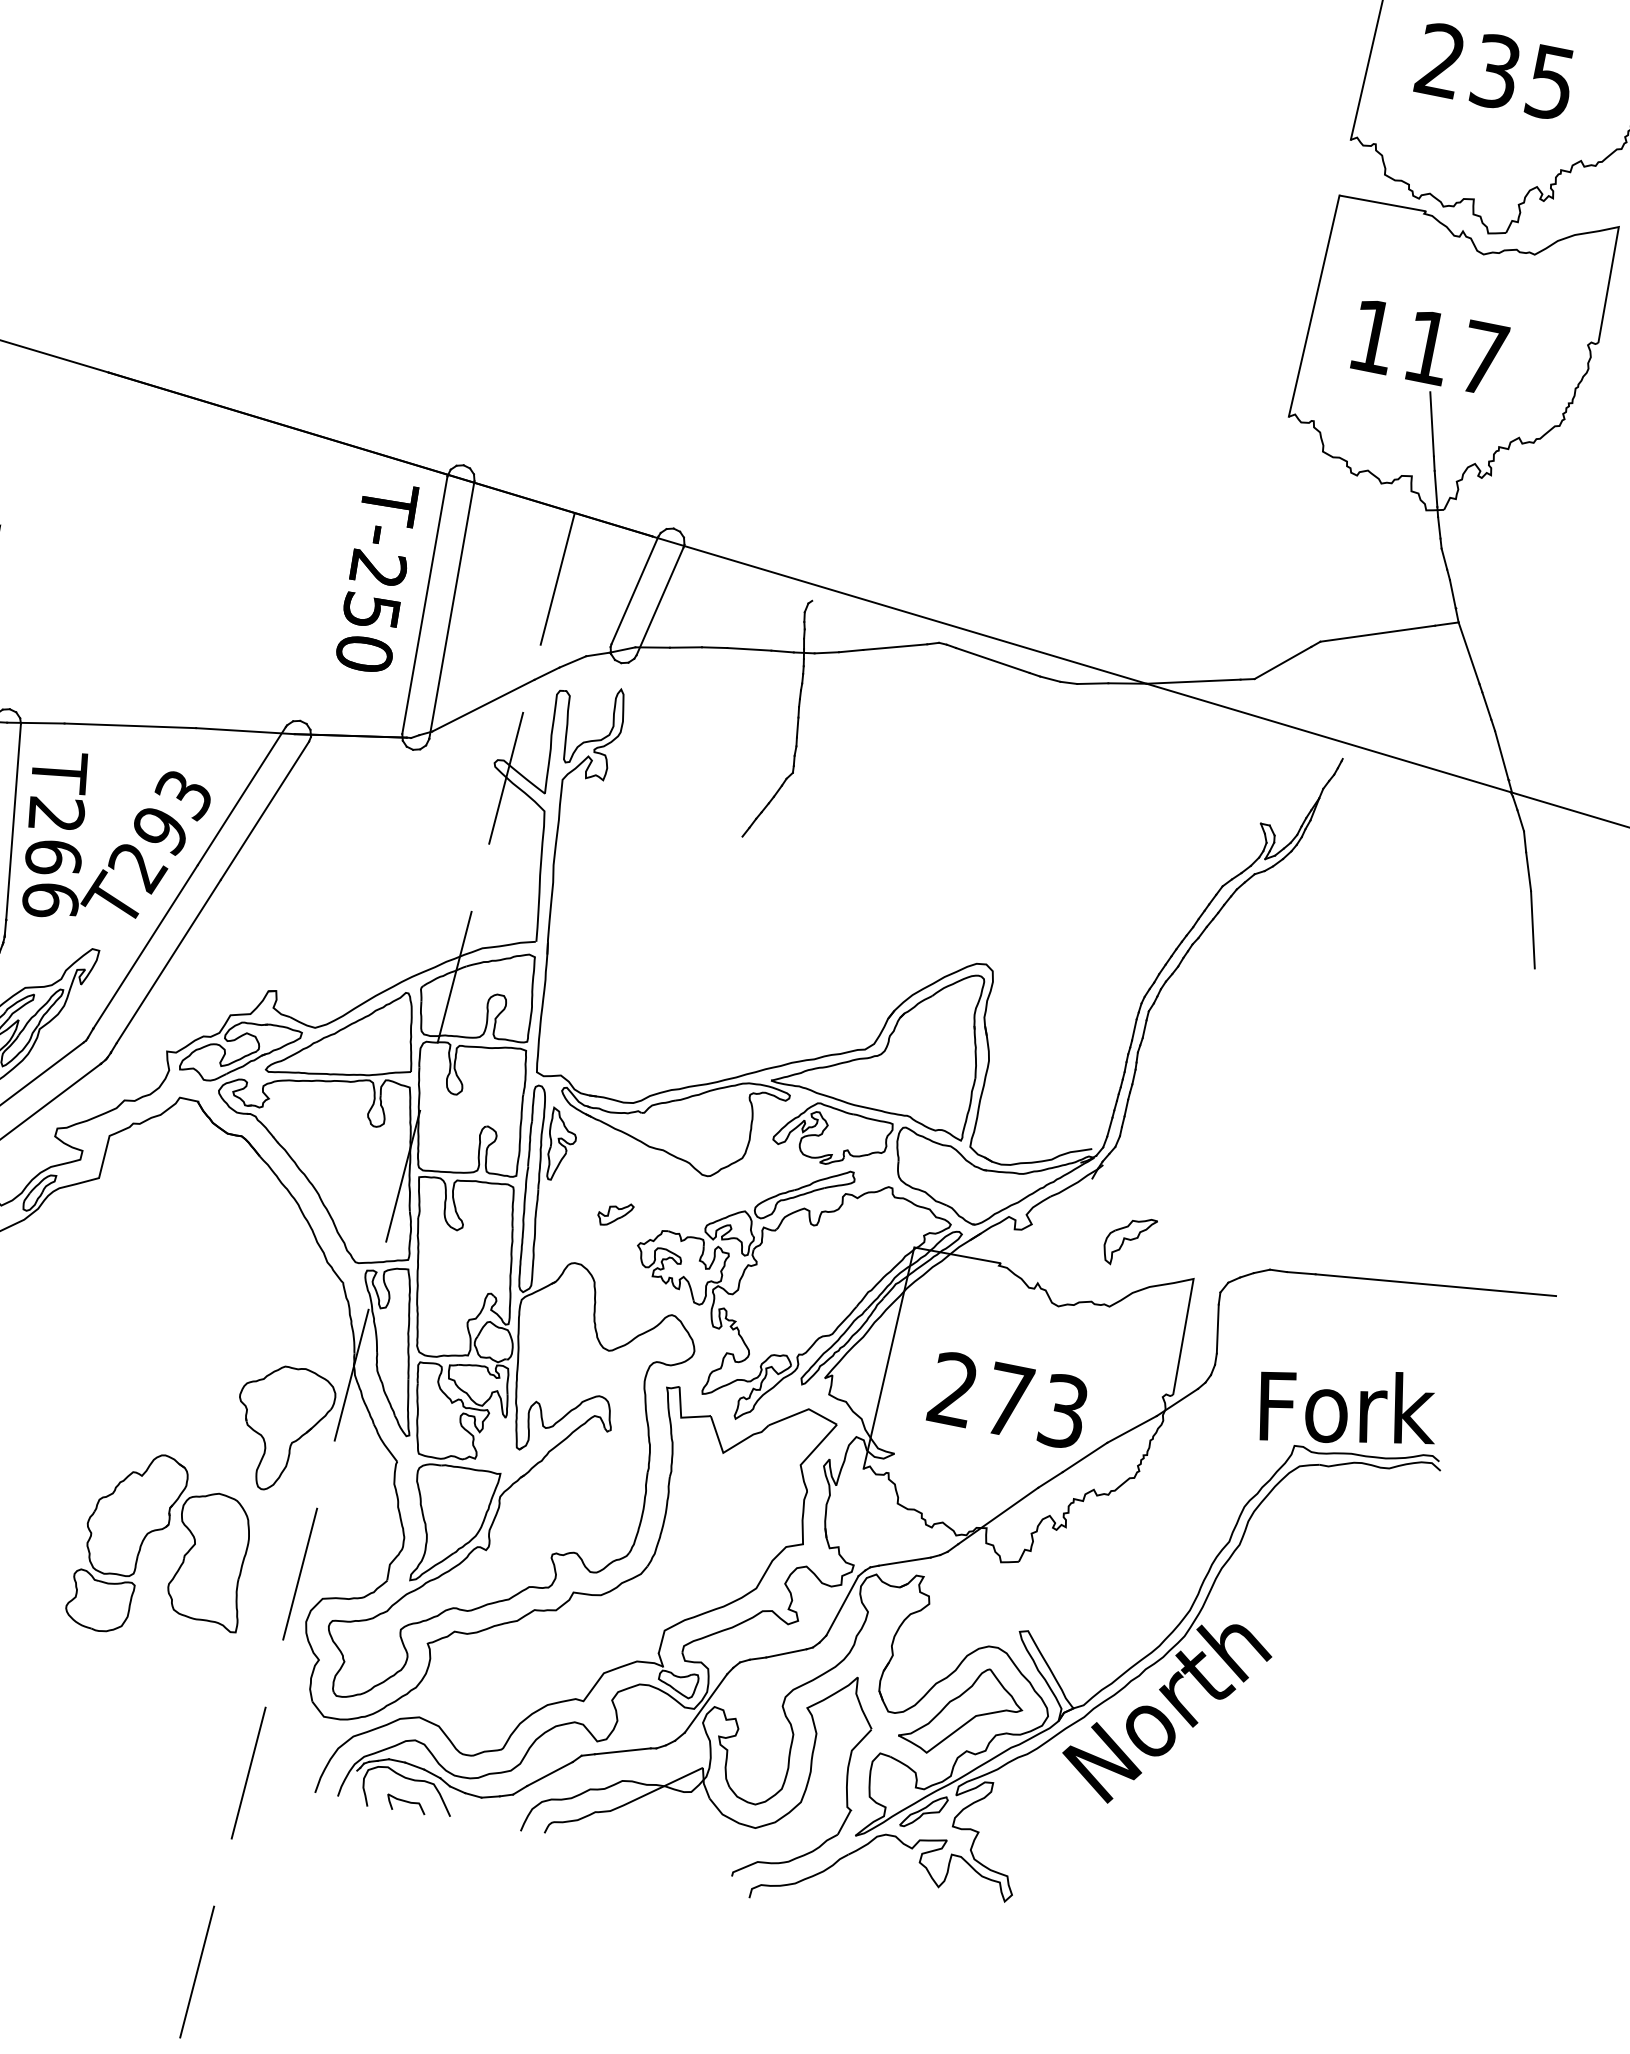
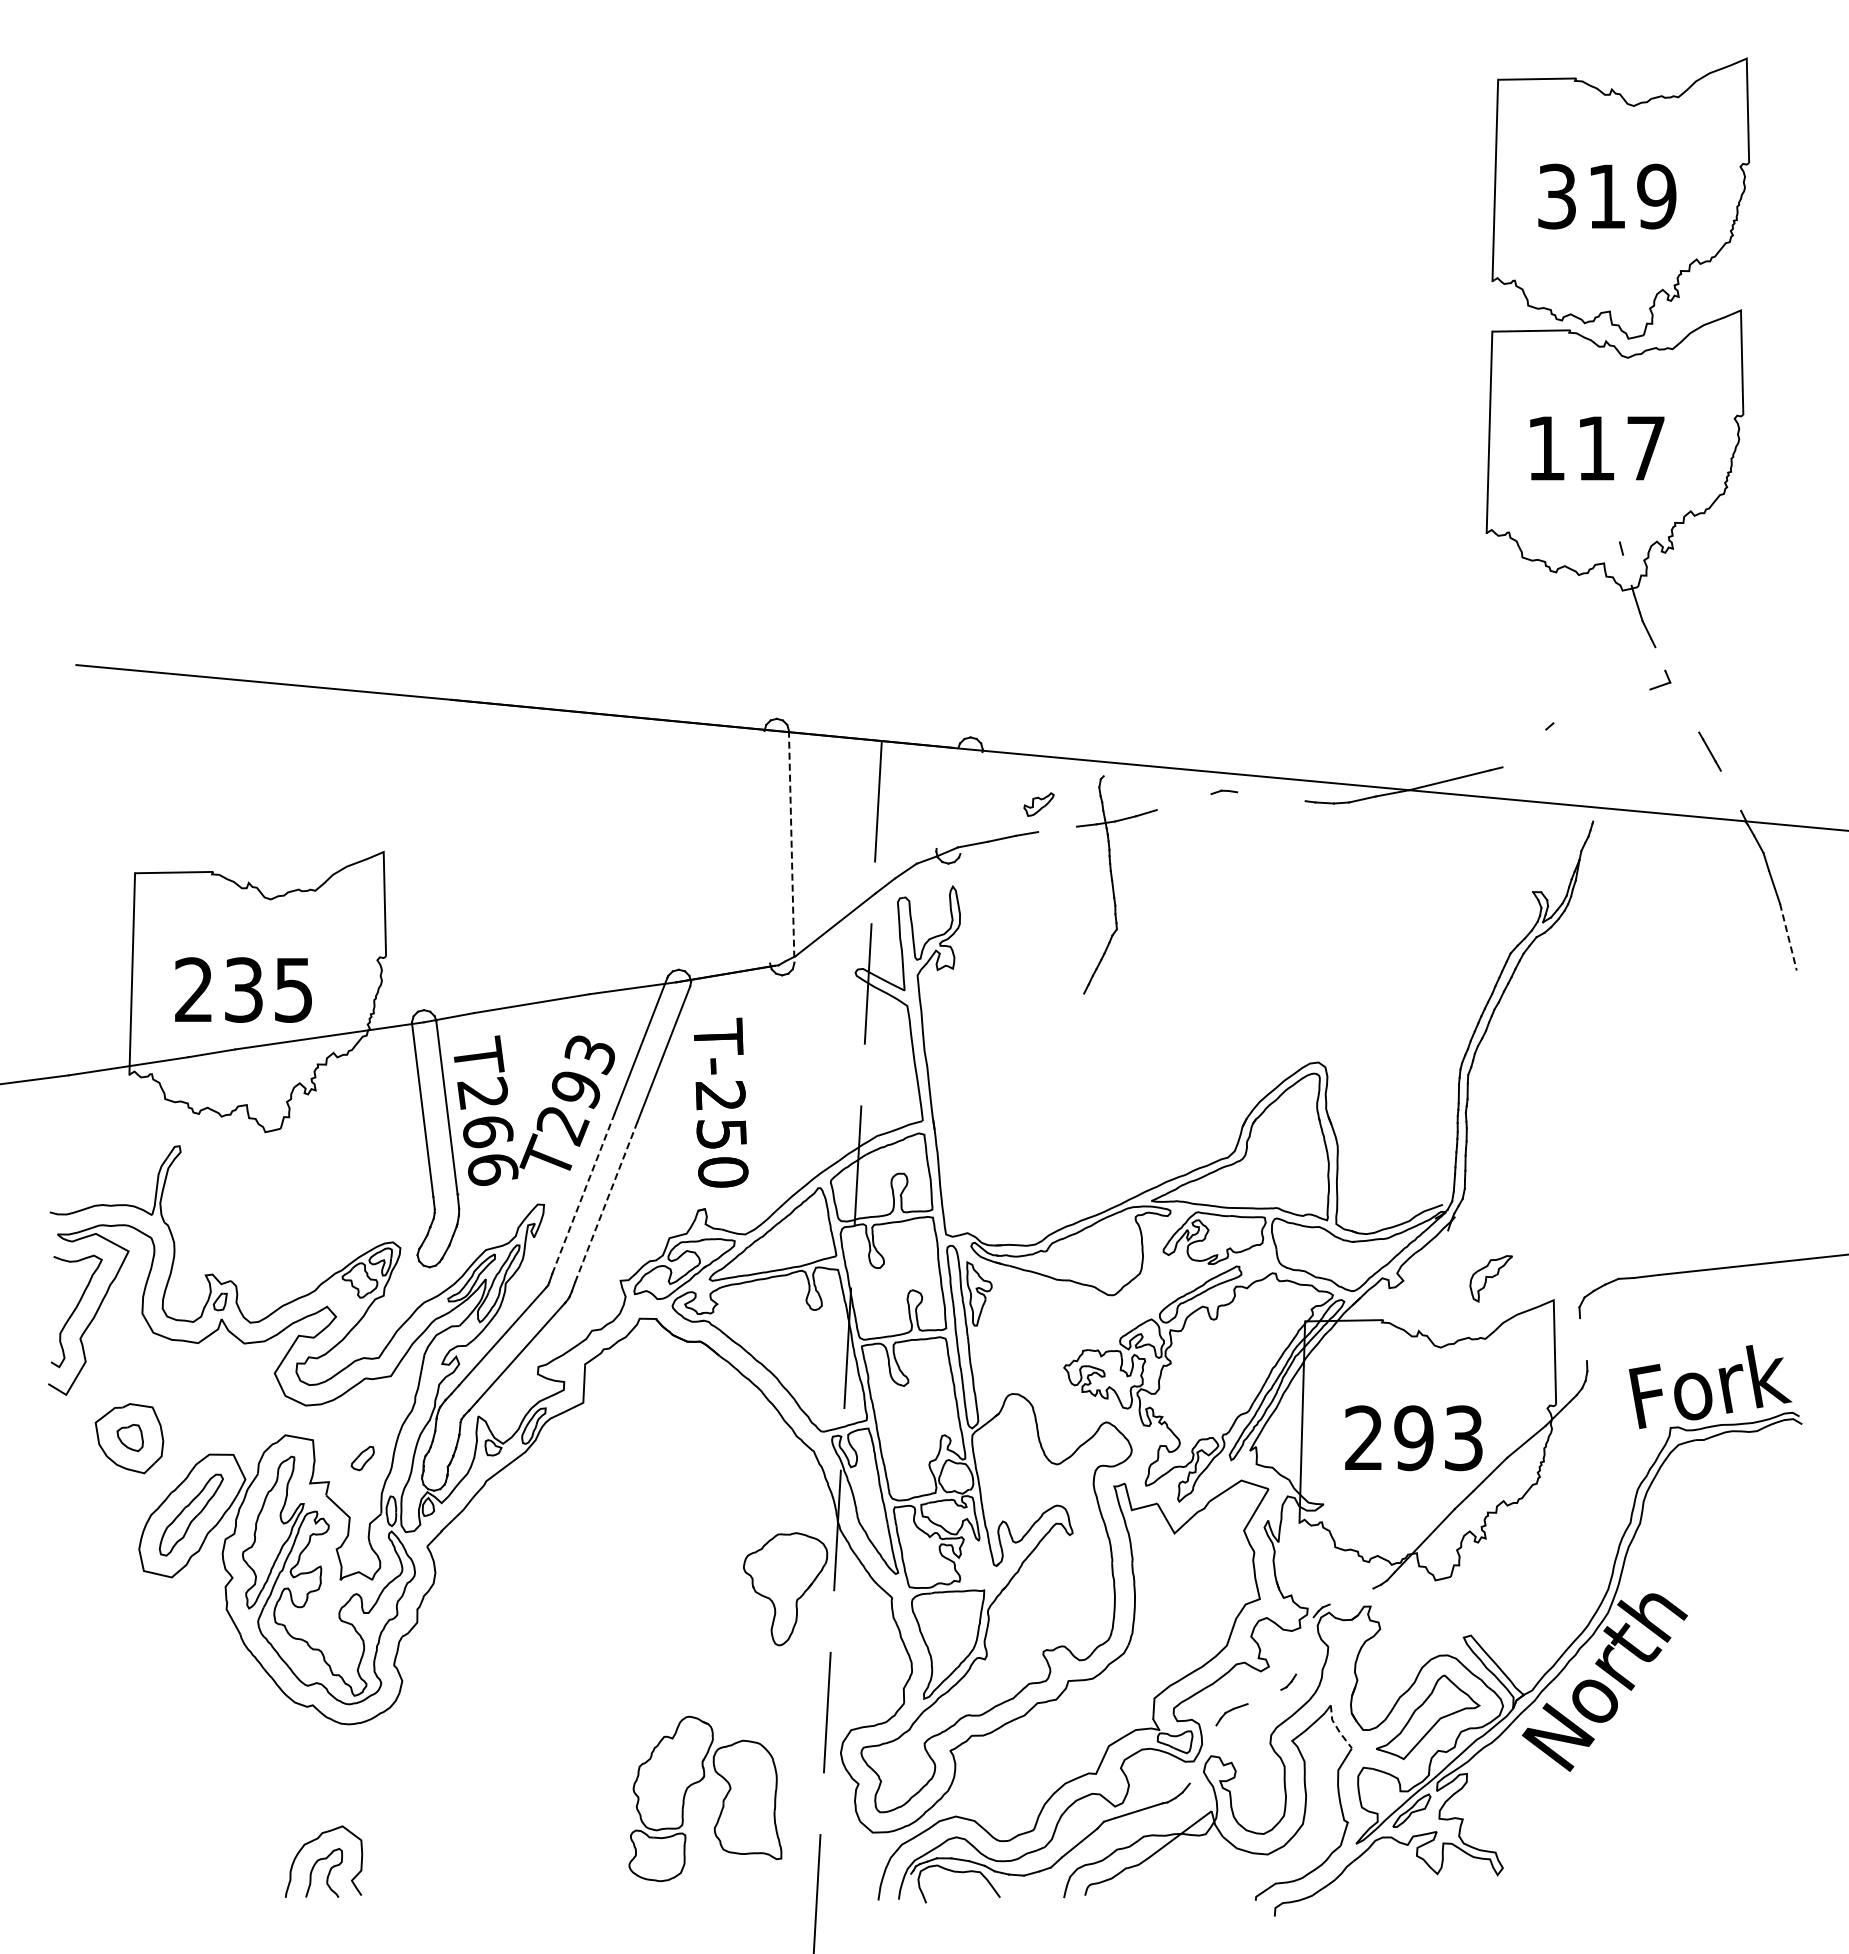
text: (1496, 71) -> (1607, 196), 235 -> 319
line: (1431, 424) -> (1612, 514), removed
line: (1436, 488) -> (1627, 569), removed
text: (377, 576) -> (721, 1102), moved
line: (634, 589) -> (947, 797), removed
line: (1453, 593) -> (1660, 658), removed
line: (660, 601) -> (971, 803), removed
line: (425, 605) -> (767, 847), removed
line: (451, 610) -> (791, 847), solid -> dashed
line: (1377, 633) -> (1601, 706), removed
line: (894, 647) -> (1183, 802), removed
line: (749, 649) -> (1057, 829), removed
line: (1468, 653) -> (1684, 707), removed
line: (993, 660) -> (1271, 796), removed
line: (1283, 663) -> (1524, 748), removed
line: (1501, 754) -> (1730, 790), removed
line: (1532, 930) -> (1788, 937), solid -> dashed
line: (145, 946) -> (583, 1193), solid -> dashed
line: (168, 961) -> (606, 1202), solid -> dashed
part: (614, 1214) -> (1038, 804), moved
line: (1217, 1328) -> (1583, 1339), removed
text: (1008, 1400) -> (1413, 1438), 273 -> 293
part: (159, 1531) -> (697, 1783), moved
line: (904, 1561) -> (1351, 1596), removed
line: (842, 1605) -> (1304, 1645), removed
line: (786, 1652) -> (1264, 1696), removed
line: (705, 1703) -> (1202, 1754), removed
line: (860, 1704) -> (1337, 1728), solid -> dashed
curve: (407, 1803) -> (960, 1893), removed

